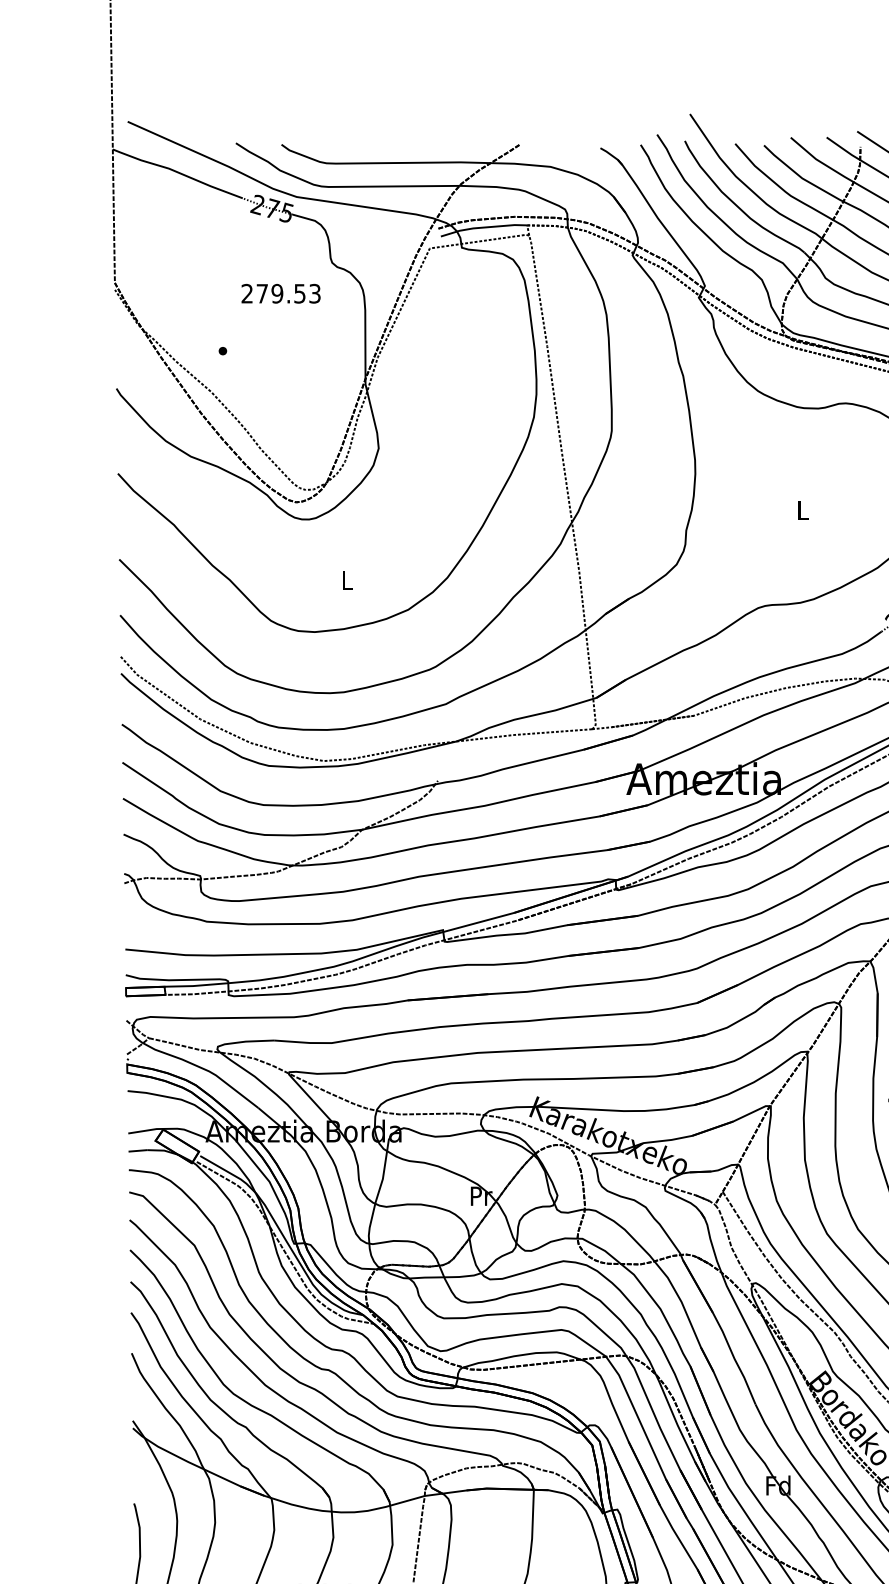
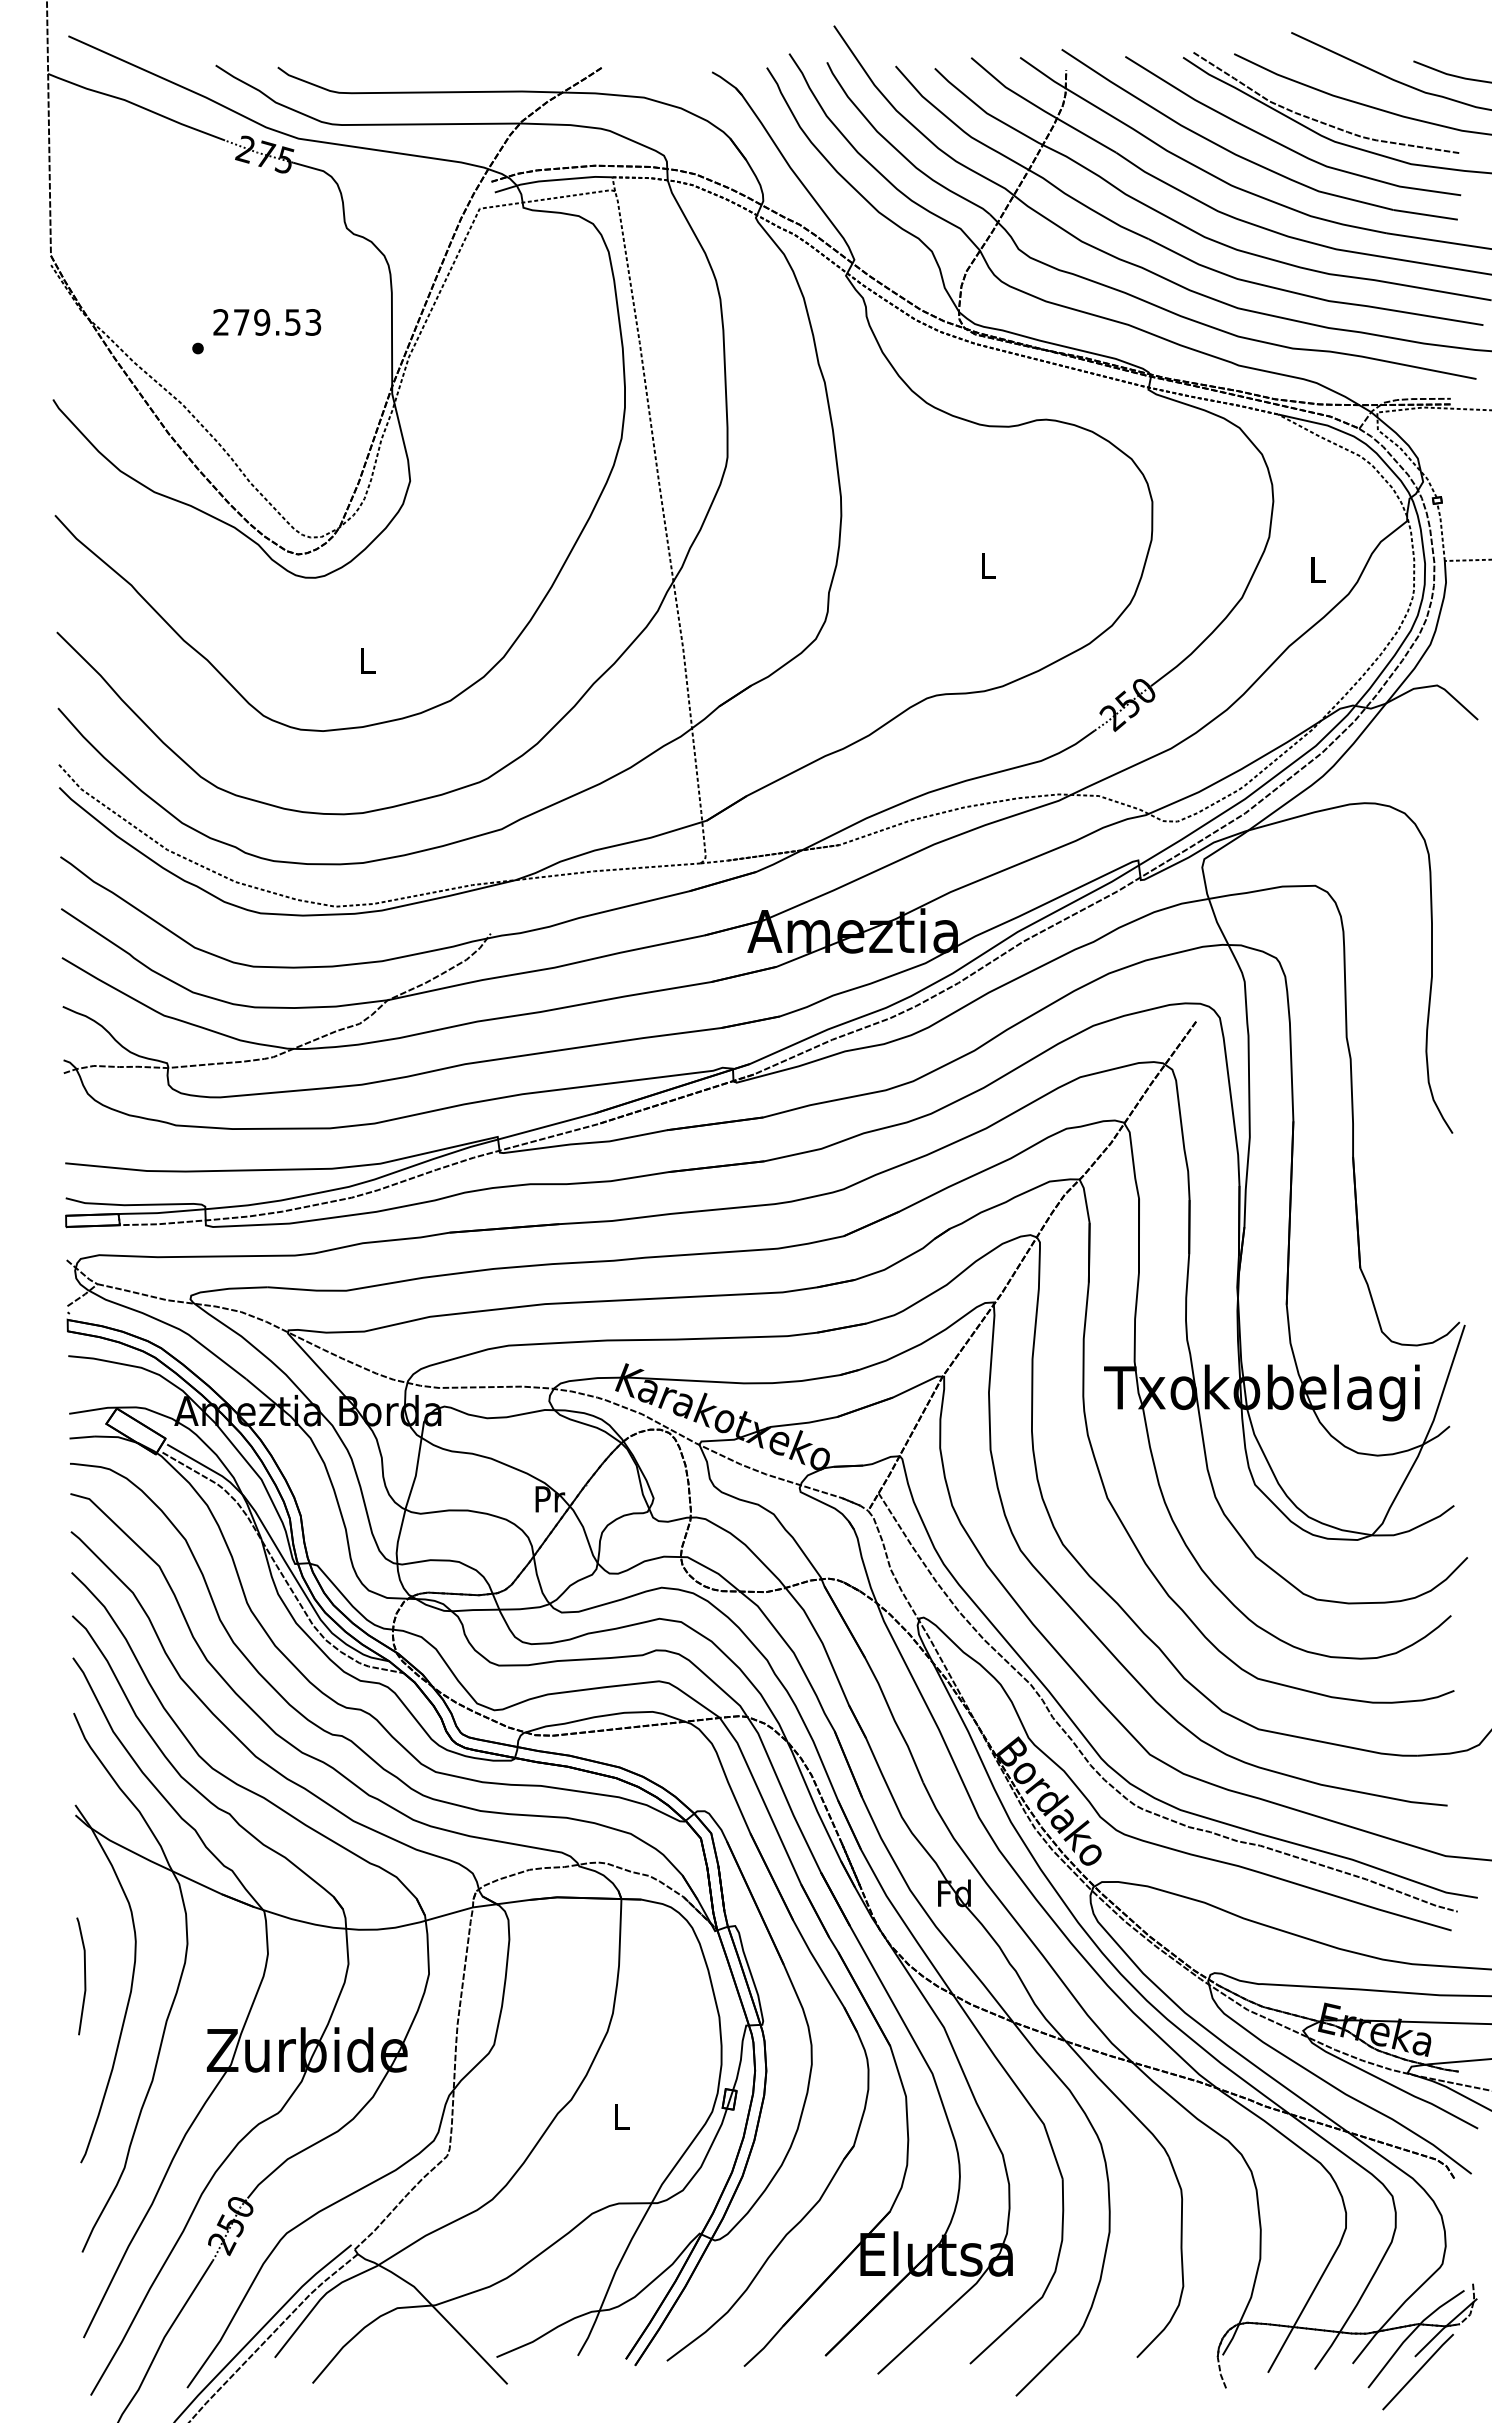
text: (281, 293) -> (267, 322), moved

